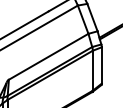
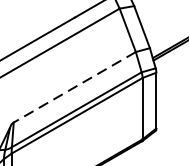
line: (48, 56) -> (74, 86), solid -> dashed

